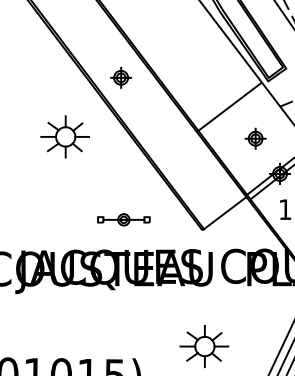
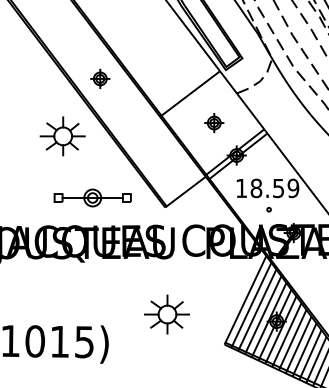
part: (121, 77) -> (100, 78), moved
part: (64, 137) -> (62, 136), moved
part: (123, 219) -> (92, 197), size x1.6

